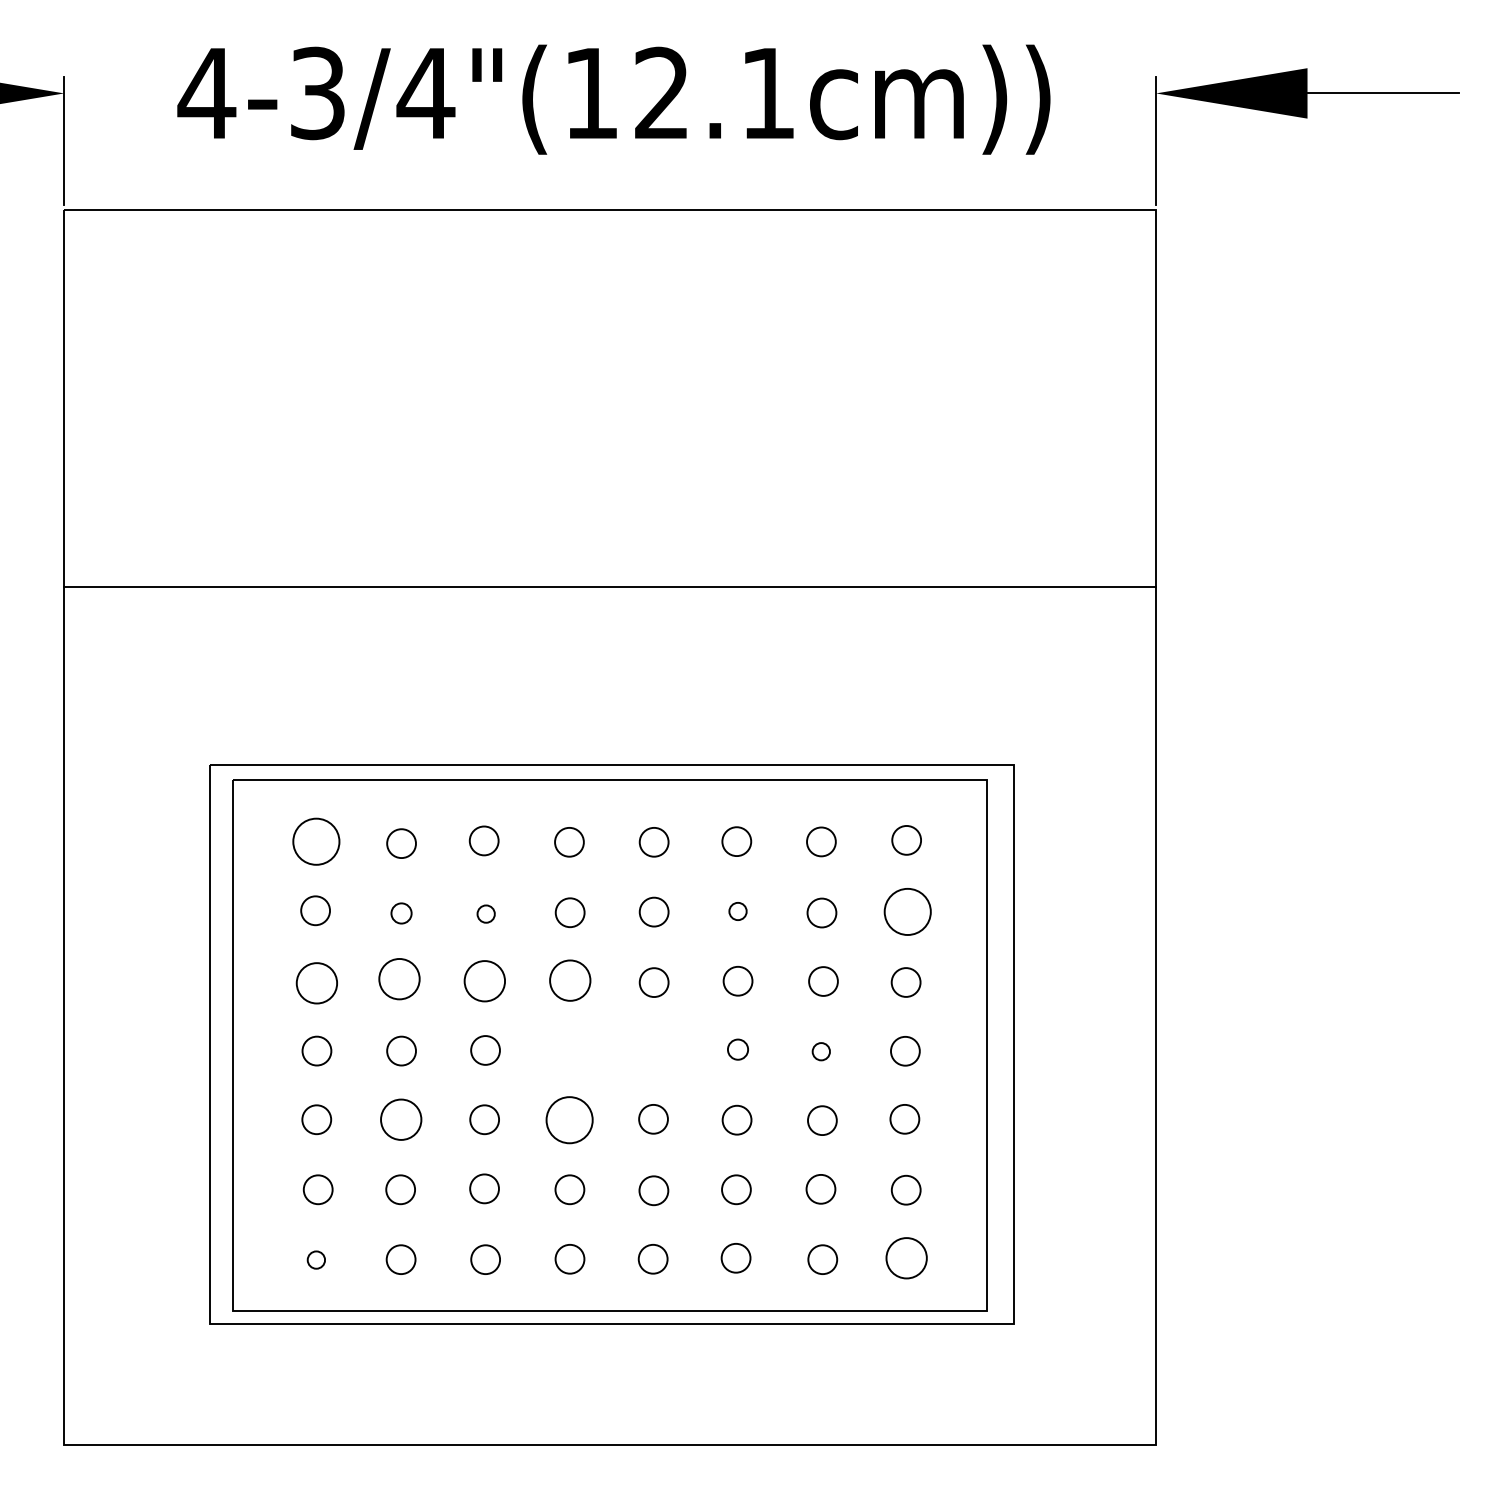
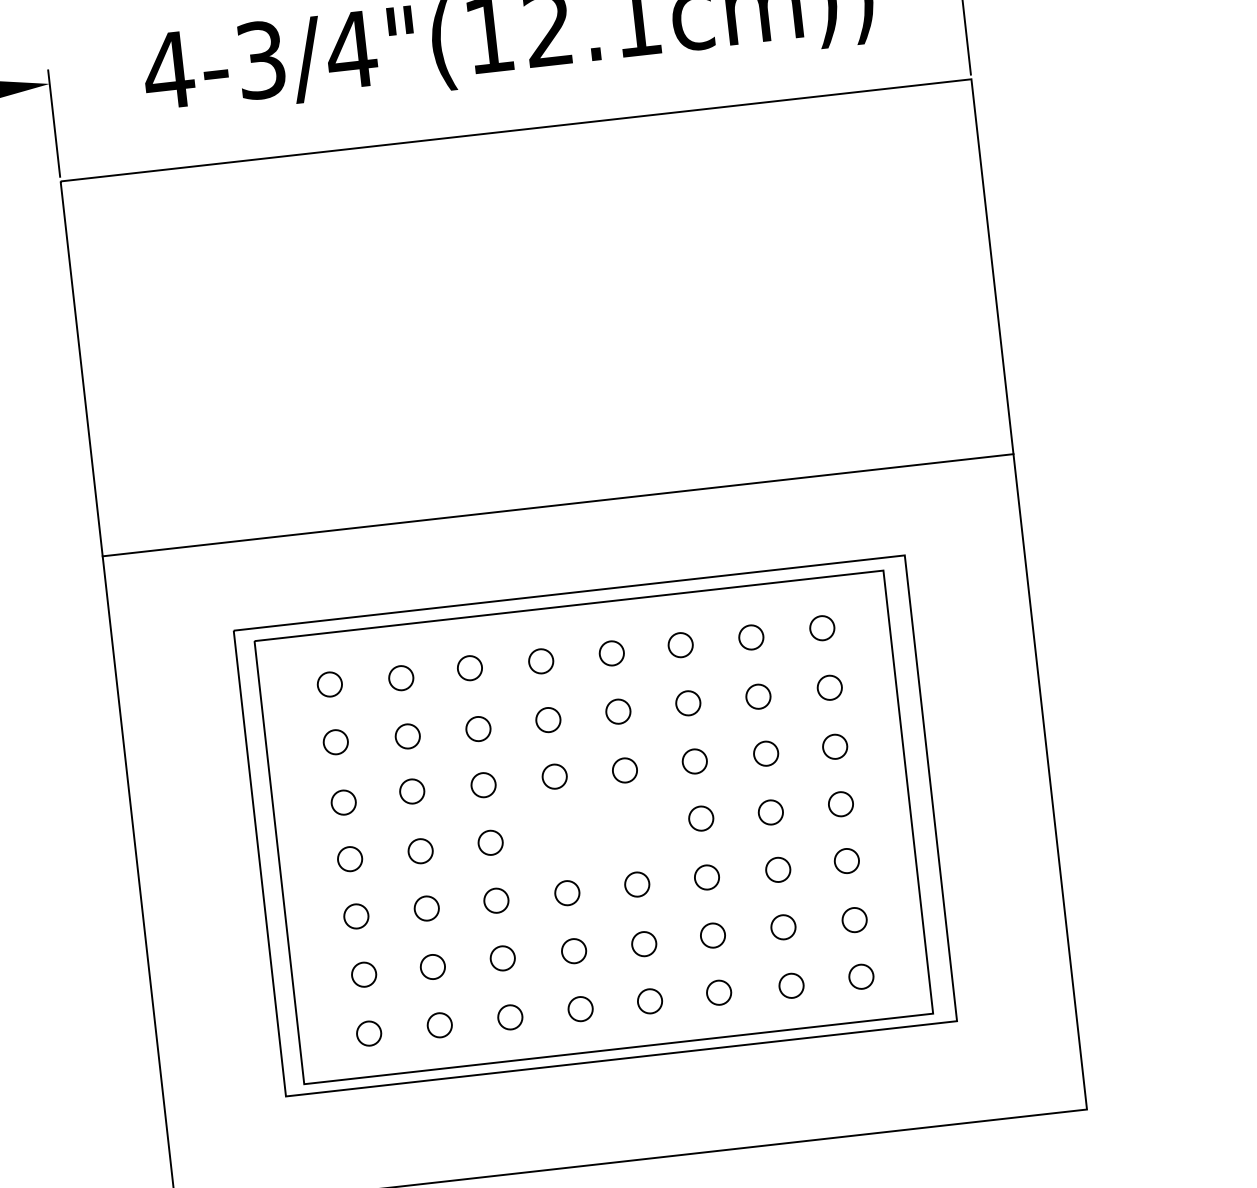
line: (610, 586) -> (558, 505), moved
circle: (315, 841) -> (329, 684), size x0.62
circle: (737, 911) -> (687, 703), size x1.67
circle: (907, 911) -> (829, 687), size x0.62
circle: (401, 913) -> (407, 736), size x1.43
circle: (485, 913) -> (477, 728), size x1.67
circle: (399, 979) -> (412, 791), size x0.71
circle: (484, 980) -> (483, 784), size x0.71
circle: (569, 980) -> (554, 776), size x0.71
circle: (316, 982) -> (343, 801), size x0.71
circle: (737, 1049) -> (700, 818), size x1.43
circle: (820, 1051) -> (770, 812), size x1.67
circle: (400, 1119) -> (426, 908), size x0.71
circle: (569, 1119) -> (567, 892), size x0.62
circle: (906, 1257) -> (861, 976), size x0.71
circle: (316, 1259) -> (369, 1033), size x1.67

